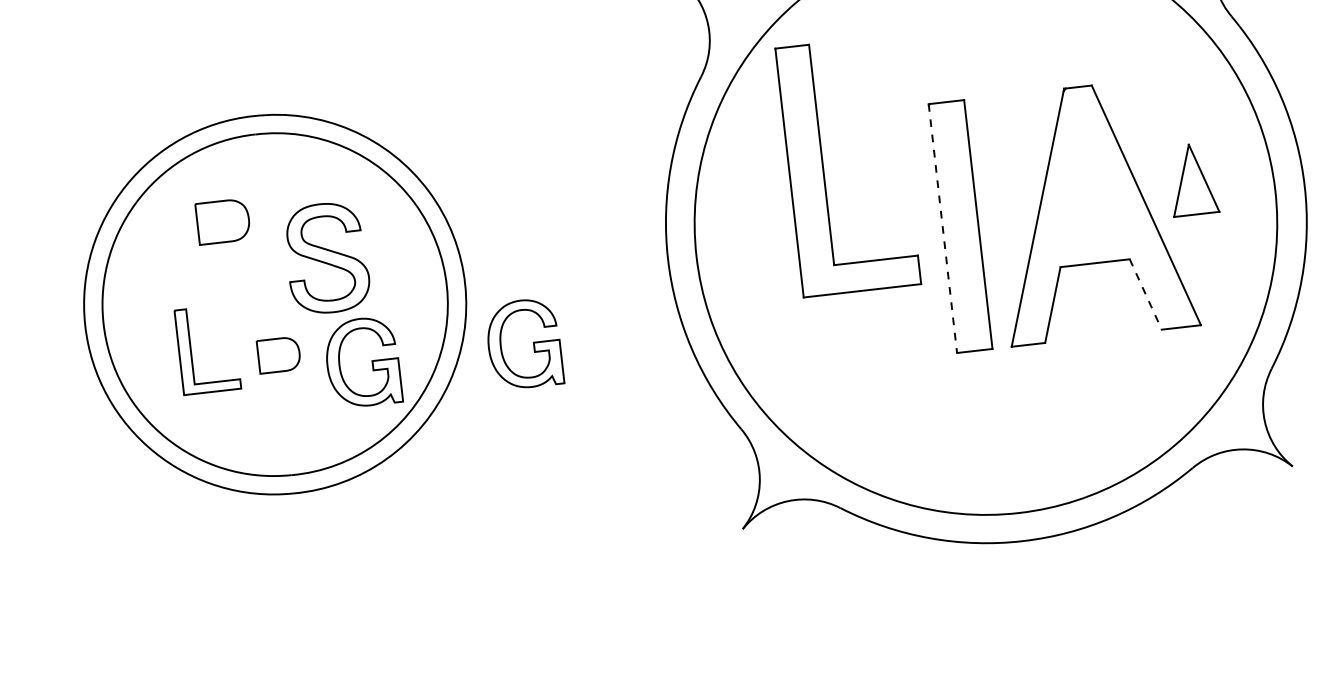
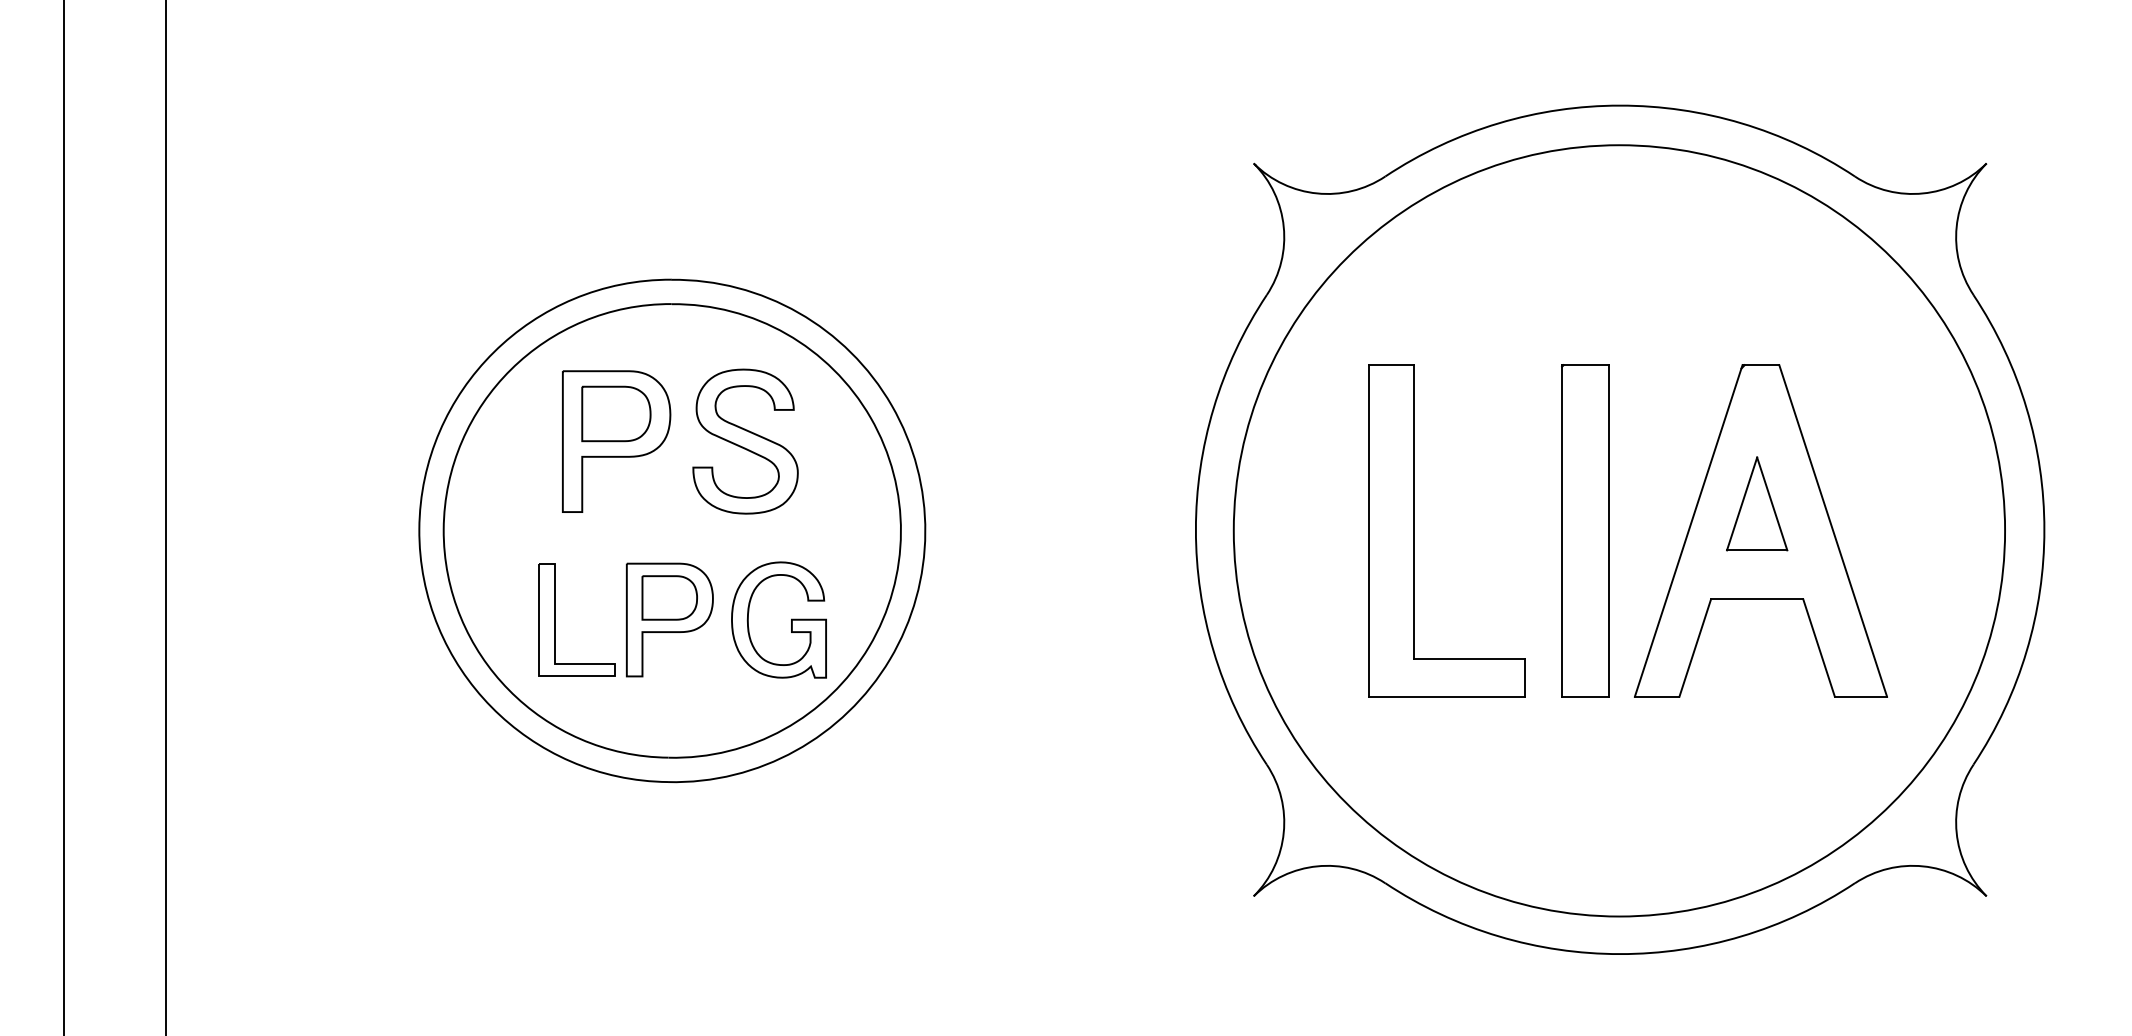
part: (823, 168) -> (1414, 530), moved
part: (1193, 179) -> (1757, 503), moved
line: (943, 228) -> (1562, 530), dashed -> solid
part: (225, 242) -> (616, 441), added
part: (327, 258) -> (745, 441), moved
line: (1146, 294) -> (1819, 648), dashed -> solid
part: (533, 342) -> (1006, 619), removed
part: (191, 351) -> (555, 619), moved
part: (280, 371) -> (669, 619), added

